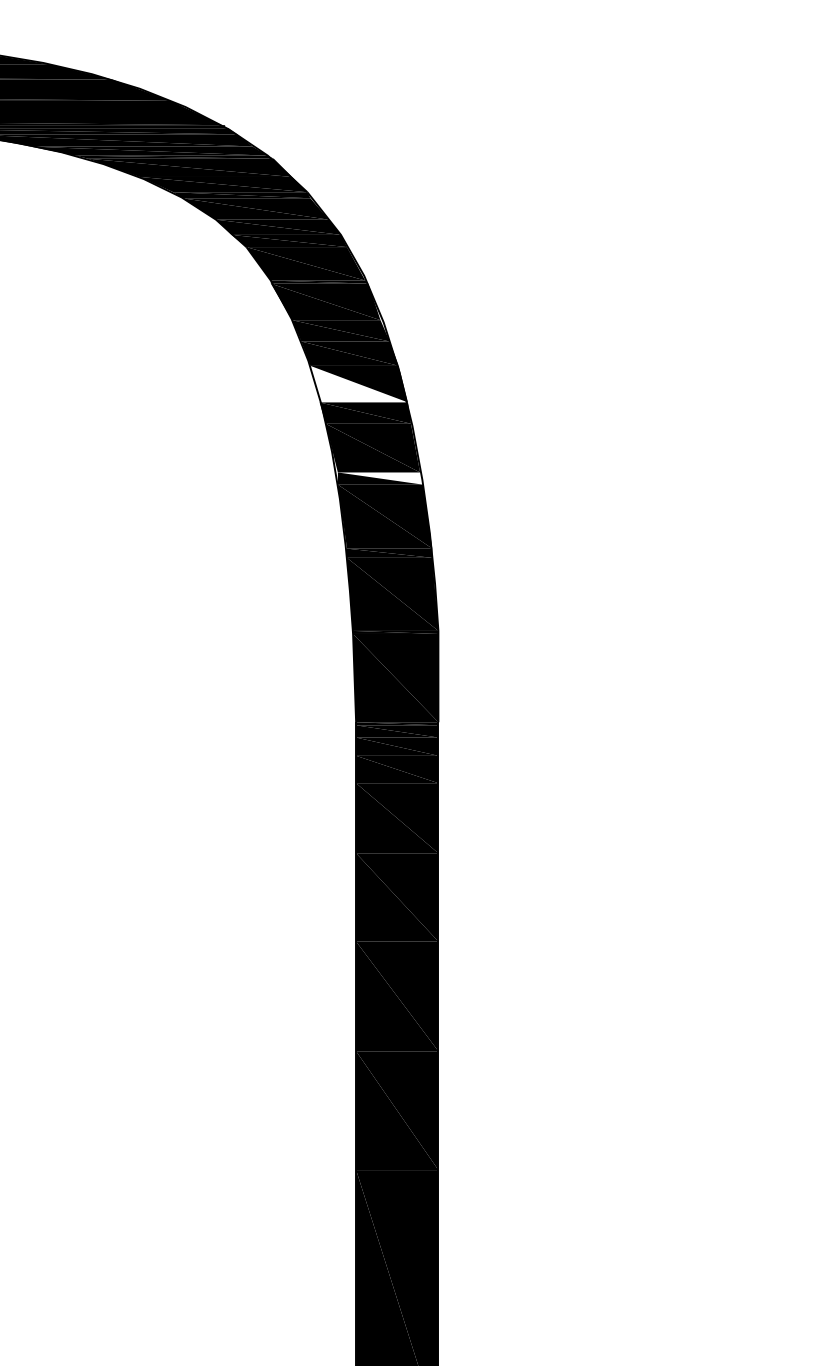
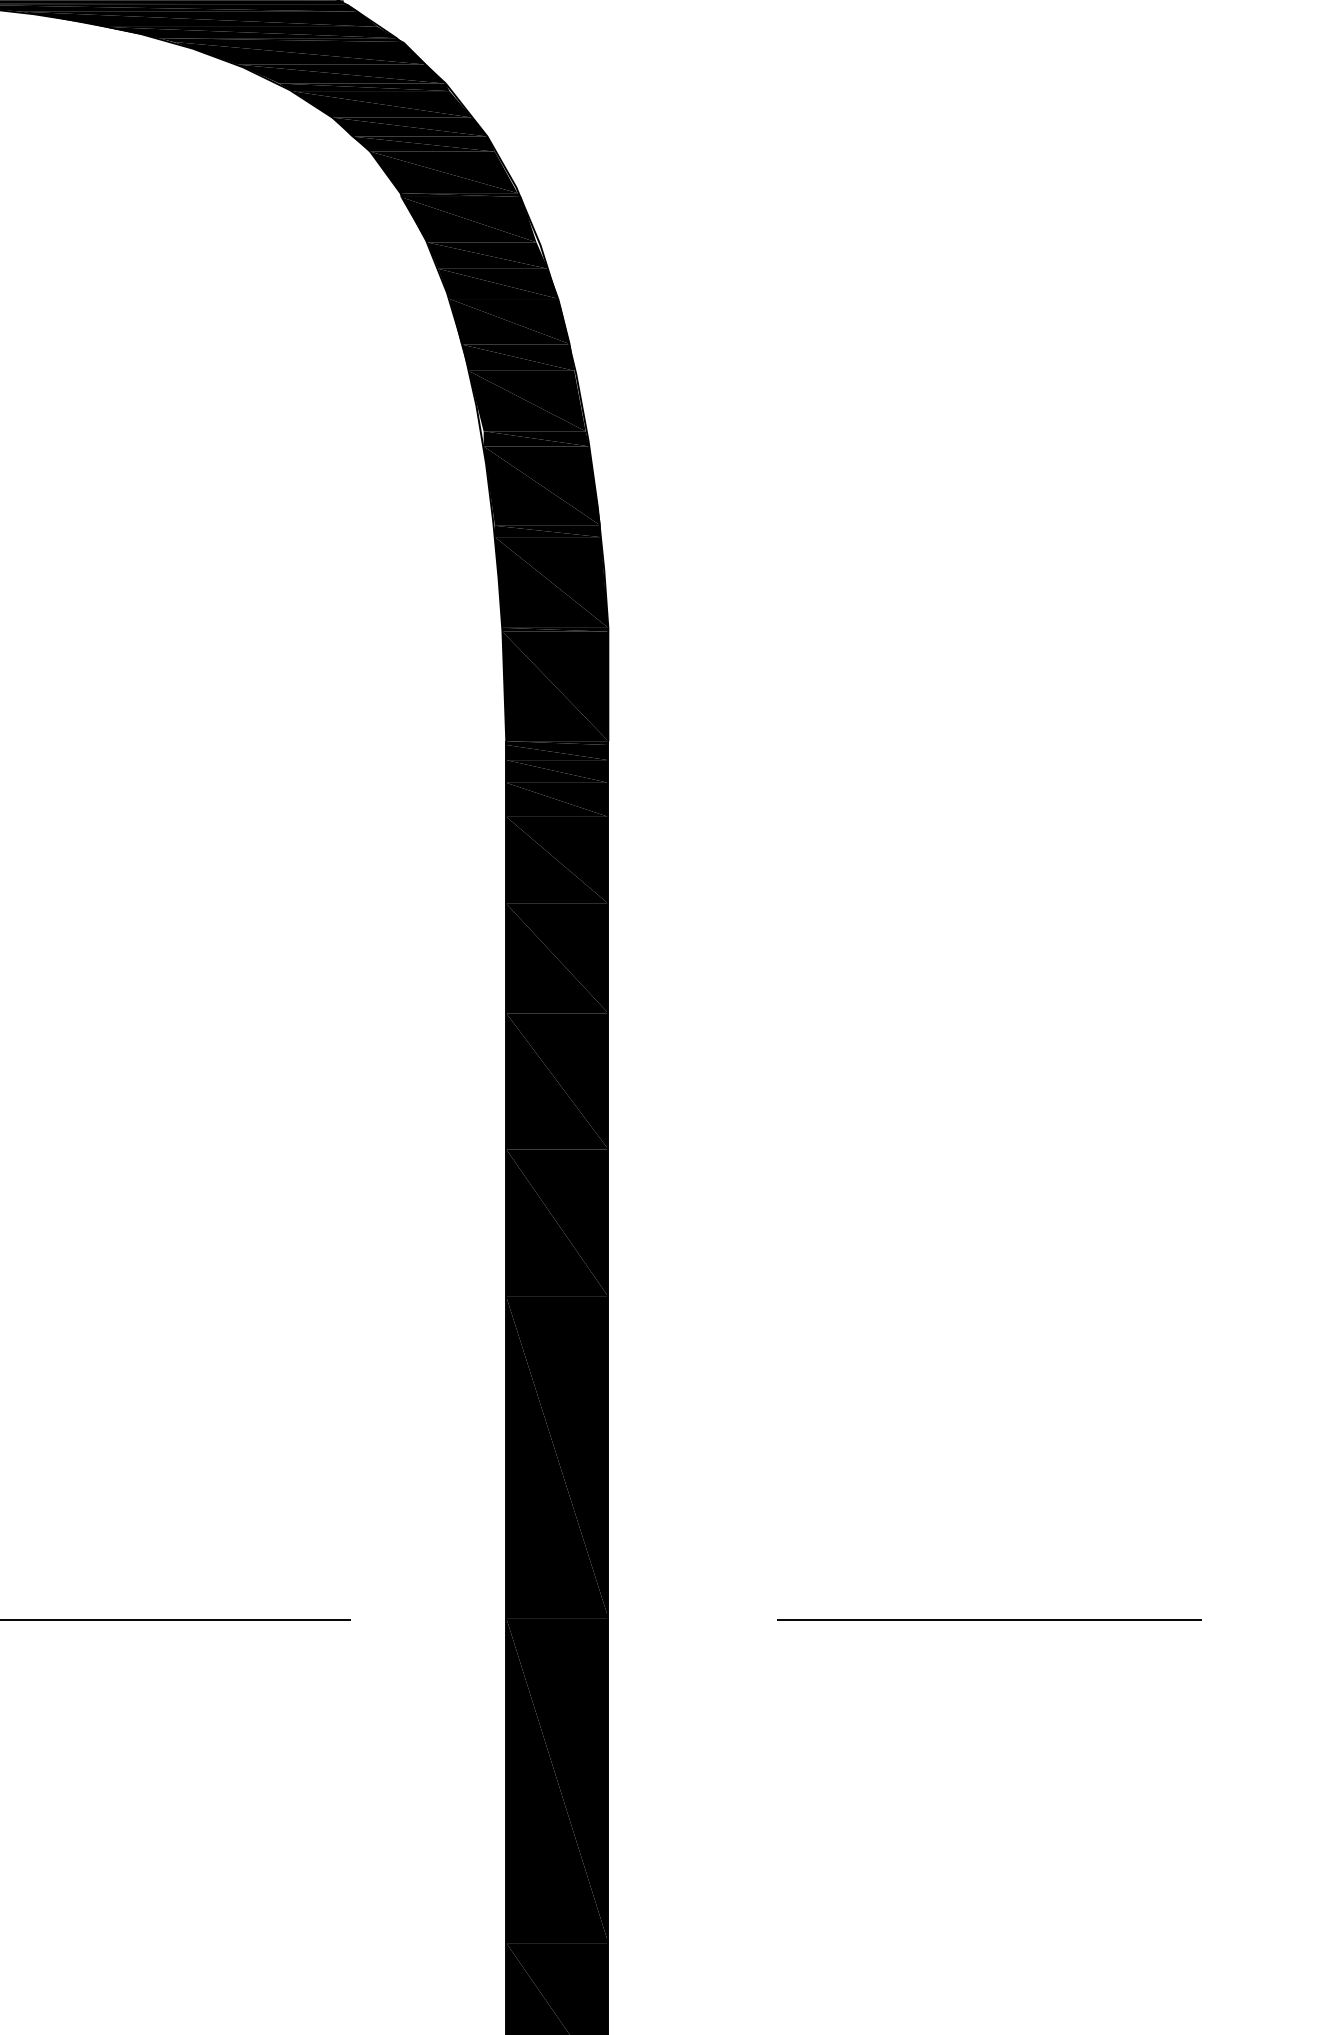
fill: (358, 384) -> (509, 321), added
fill: (380, 478) -> (536, 438), added

